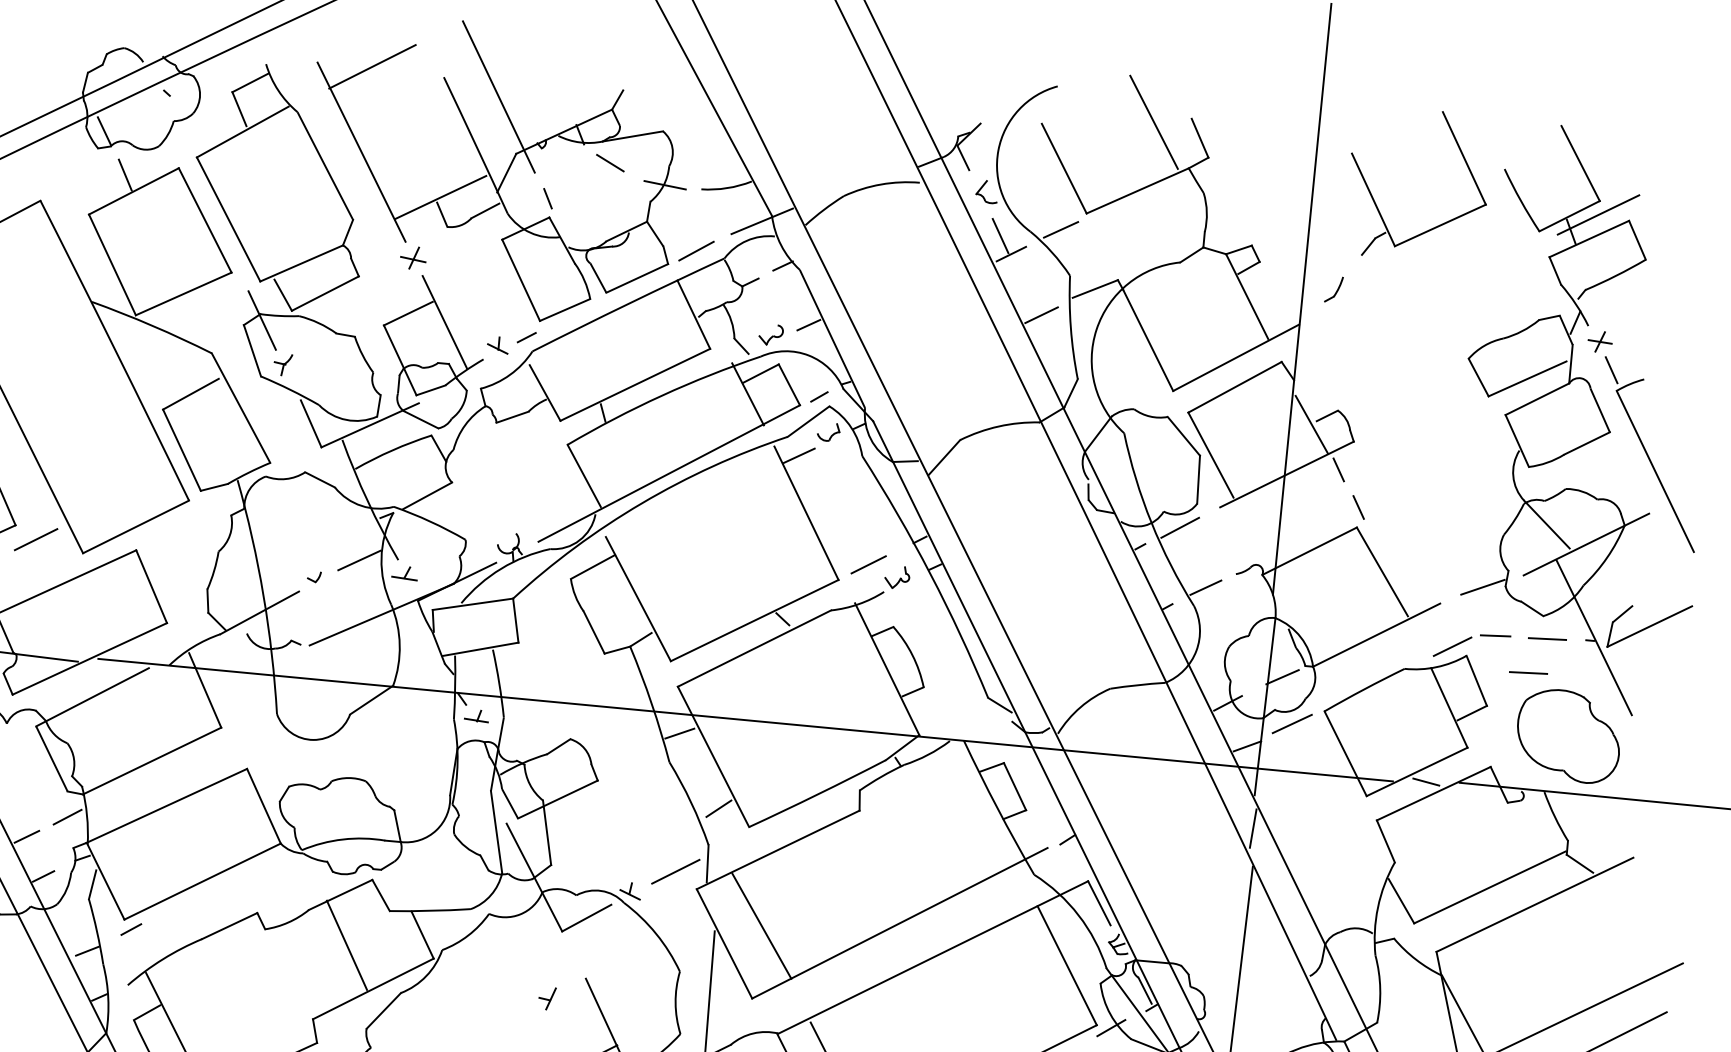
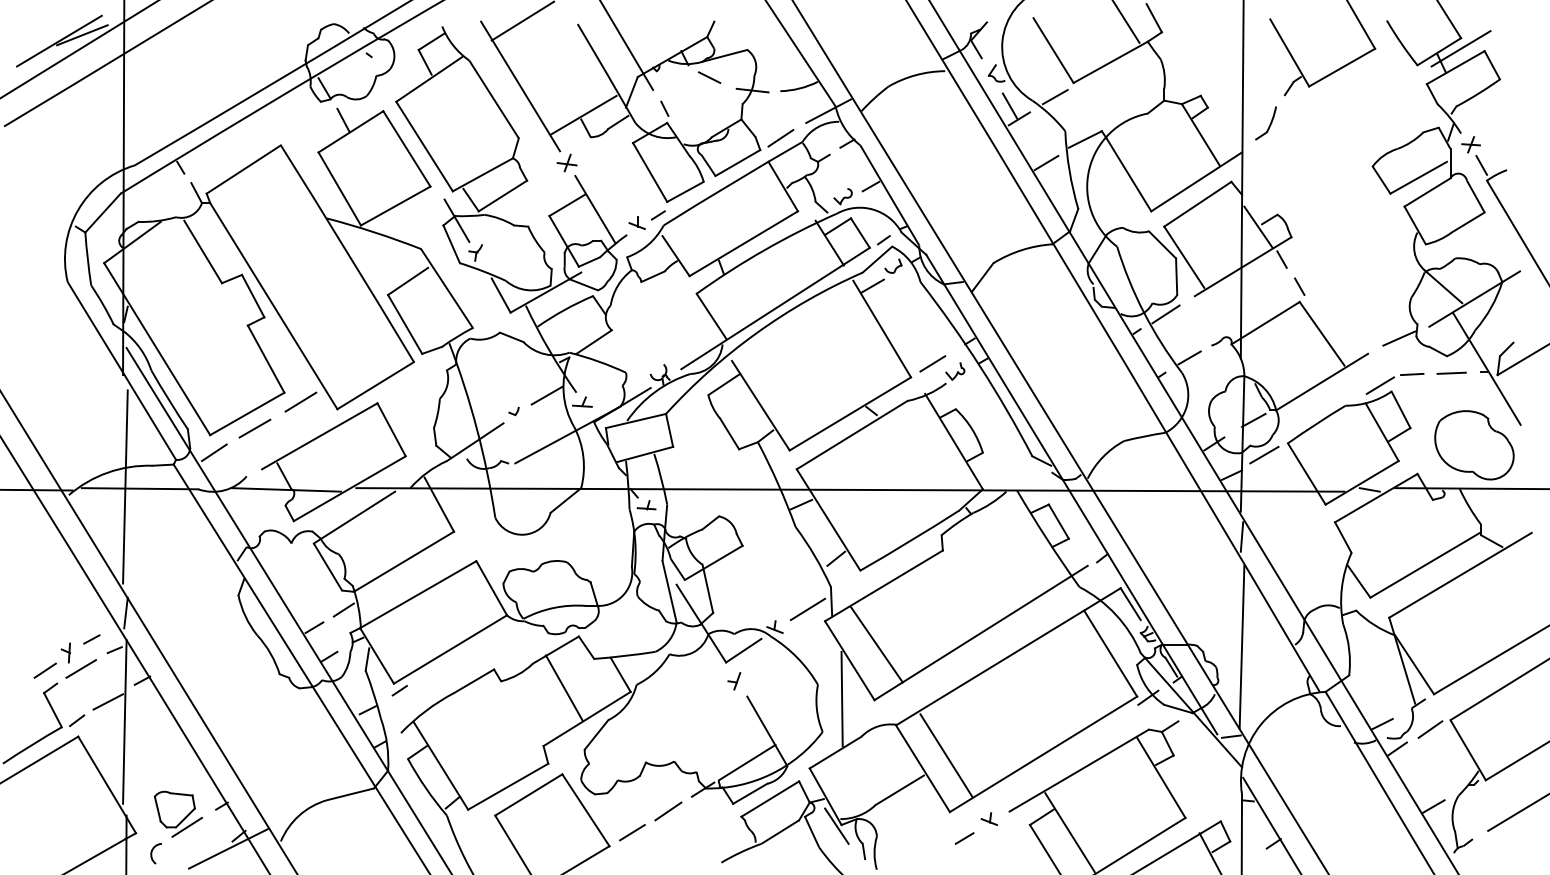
part: (1333, 289) -> (1265, 123), size x1.67
line: (1528, 671) -> (1439, 399), removed
part: (547, 998) -> (734, 681), moved

